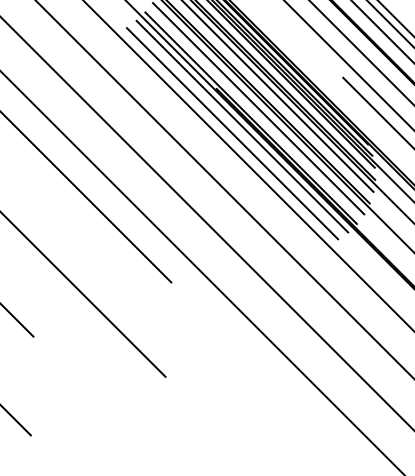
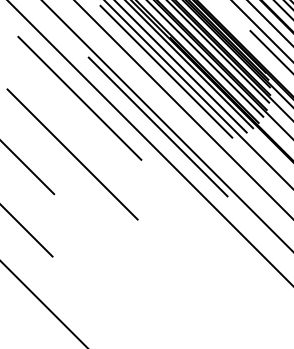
line: (209, 142) -> (165, 71), added
line: (198, 229) -> (158, 126), added

